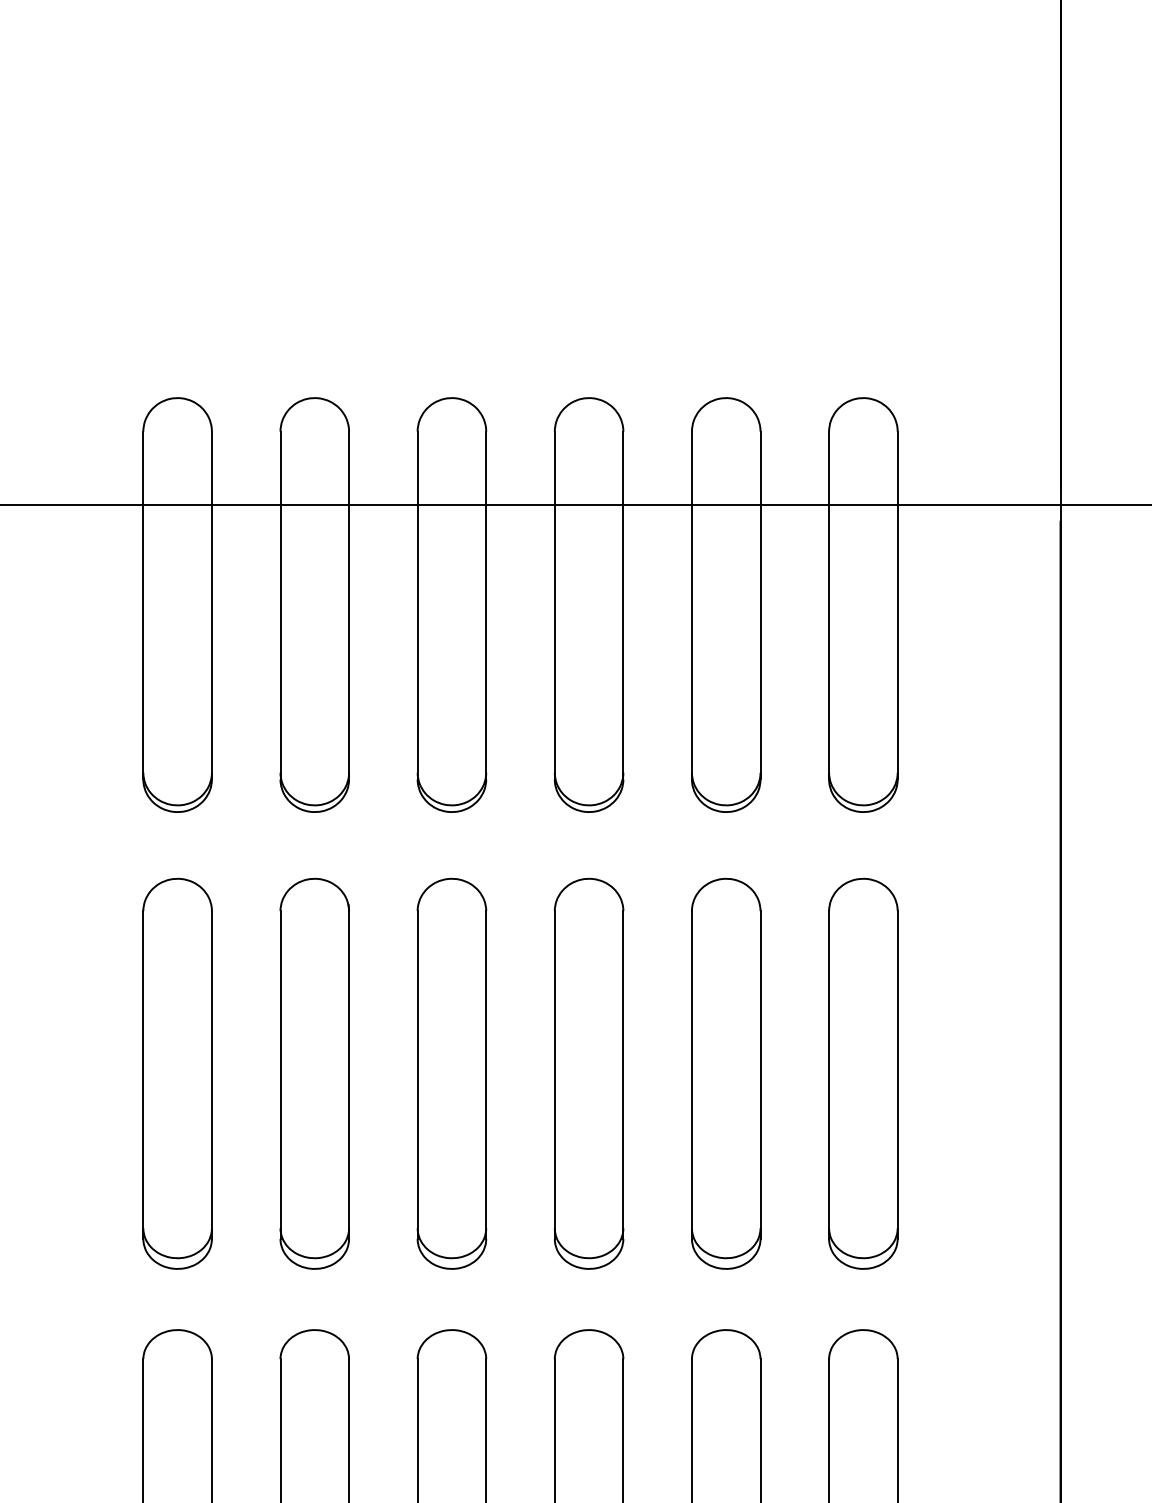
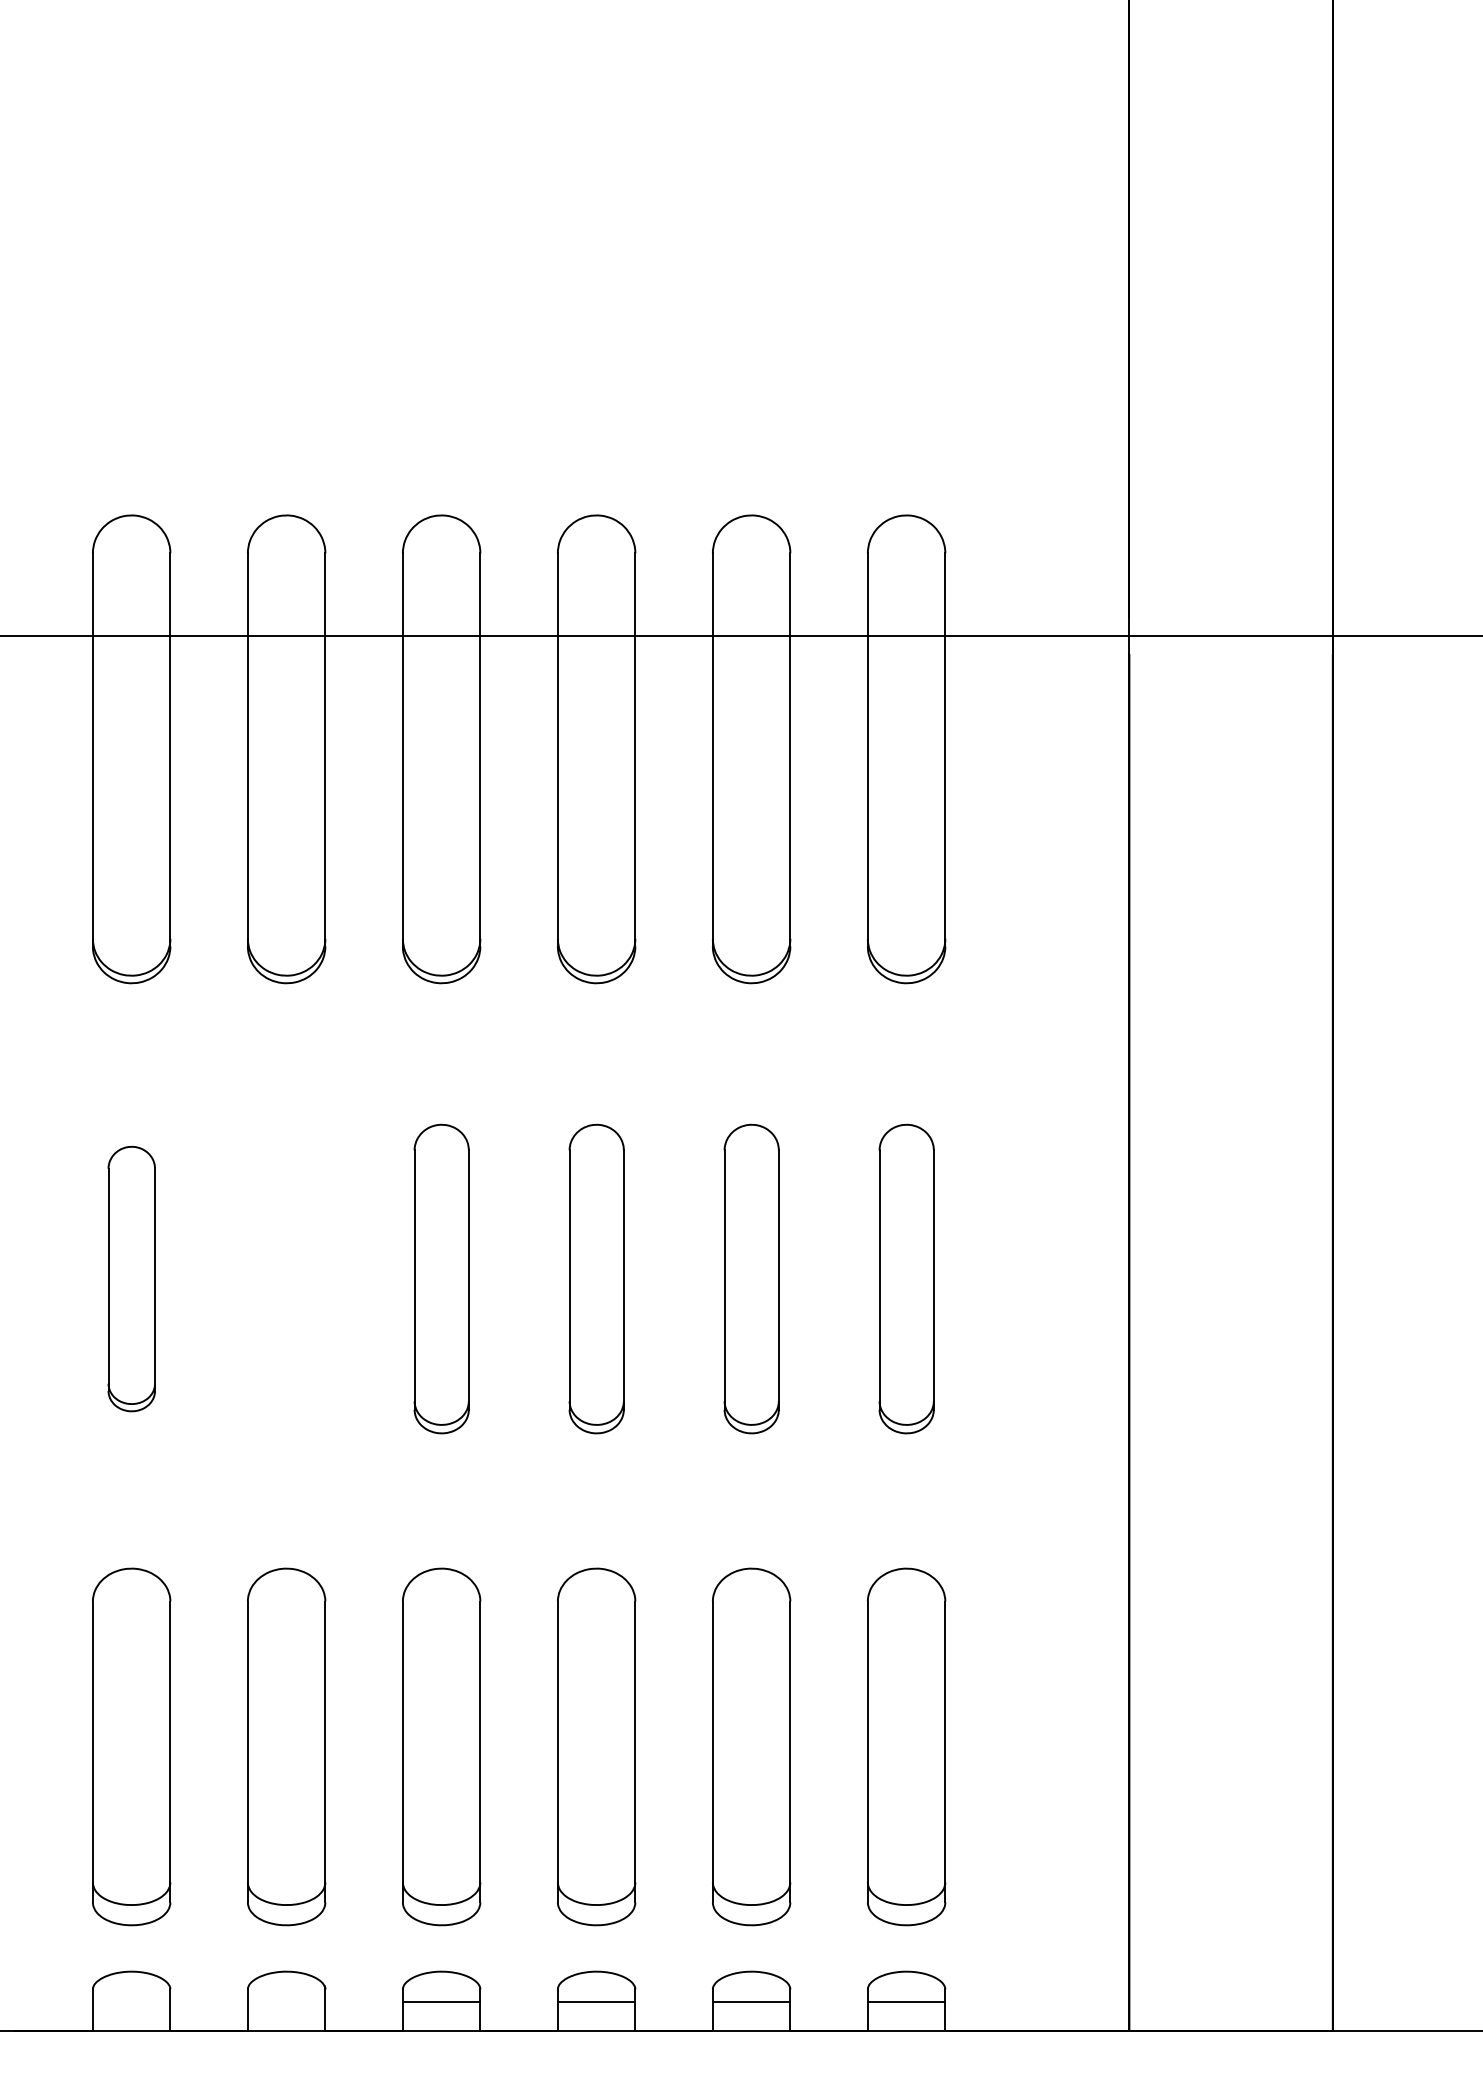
part: (177, 1073) -> (131, 1278), size x0.6
part: (314, 1073) -> (286, 1278), removed
part: (451, 1073) -> (441, 1278), size x0.7
part: (588, 1073) -> (596, 1278), size x0.7
part: (726, 1073) -> (751, 1278), size x0.7
part: (863, 1073) -> (906, 1278), size x0.7

